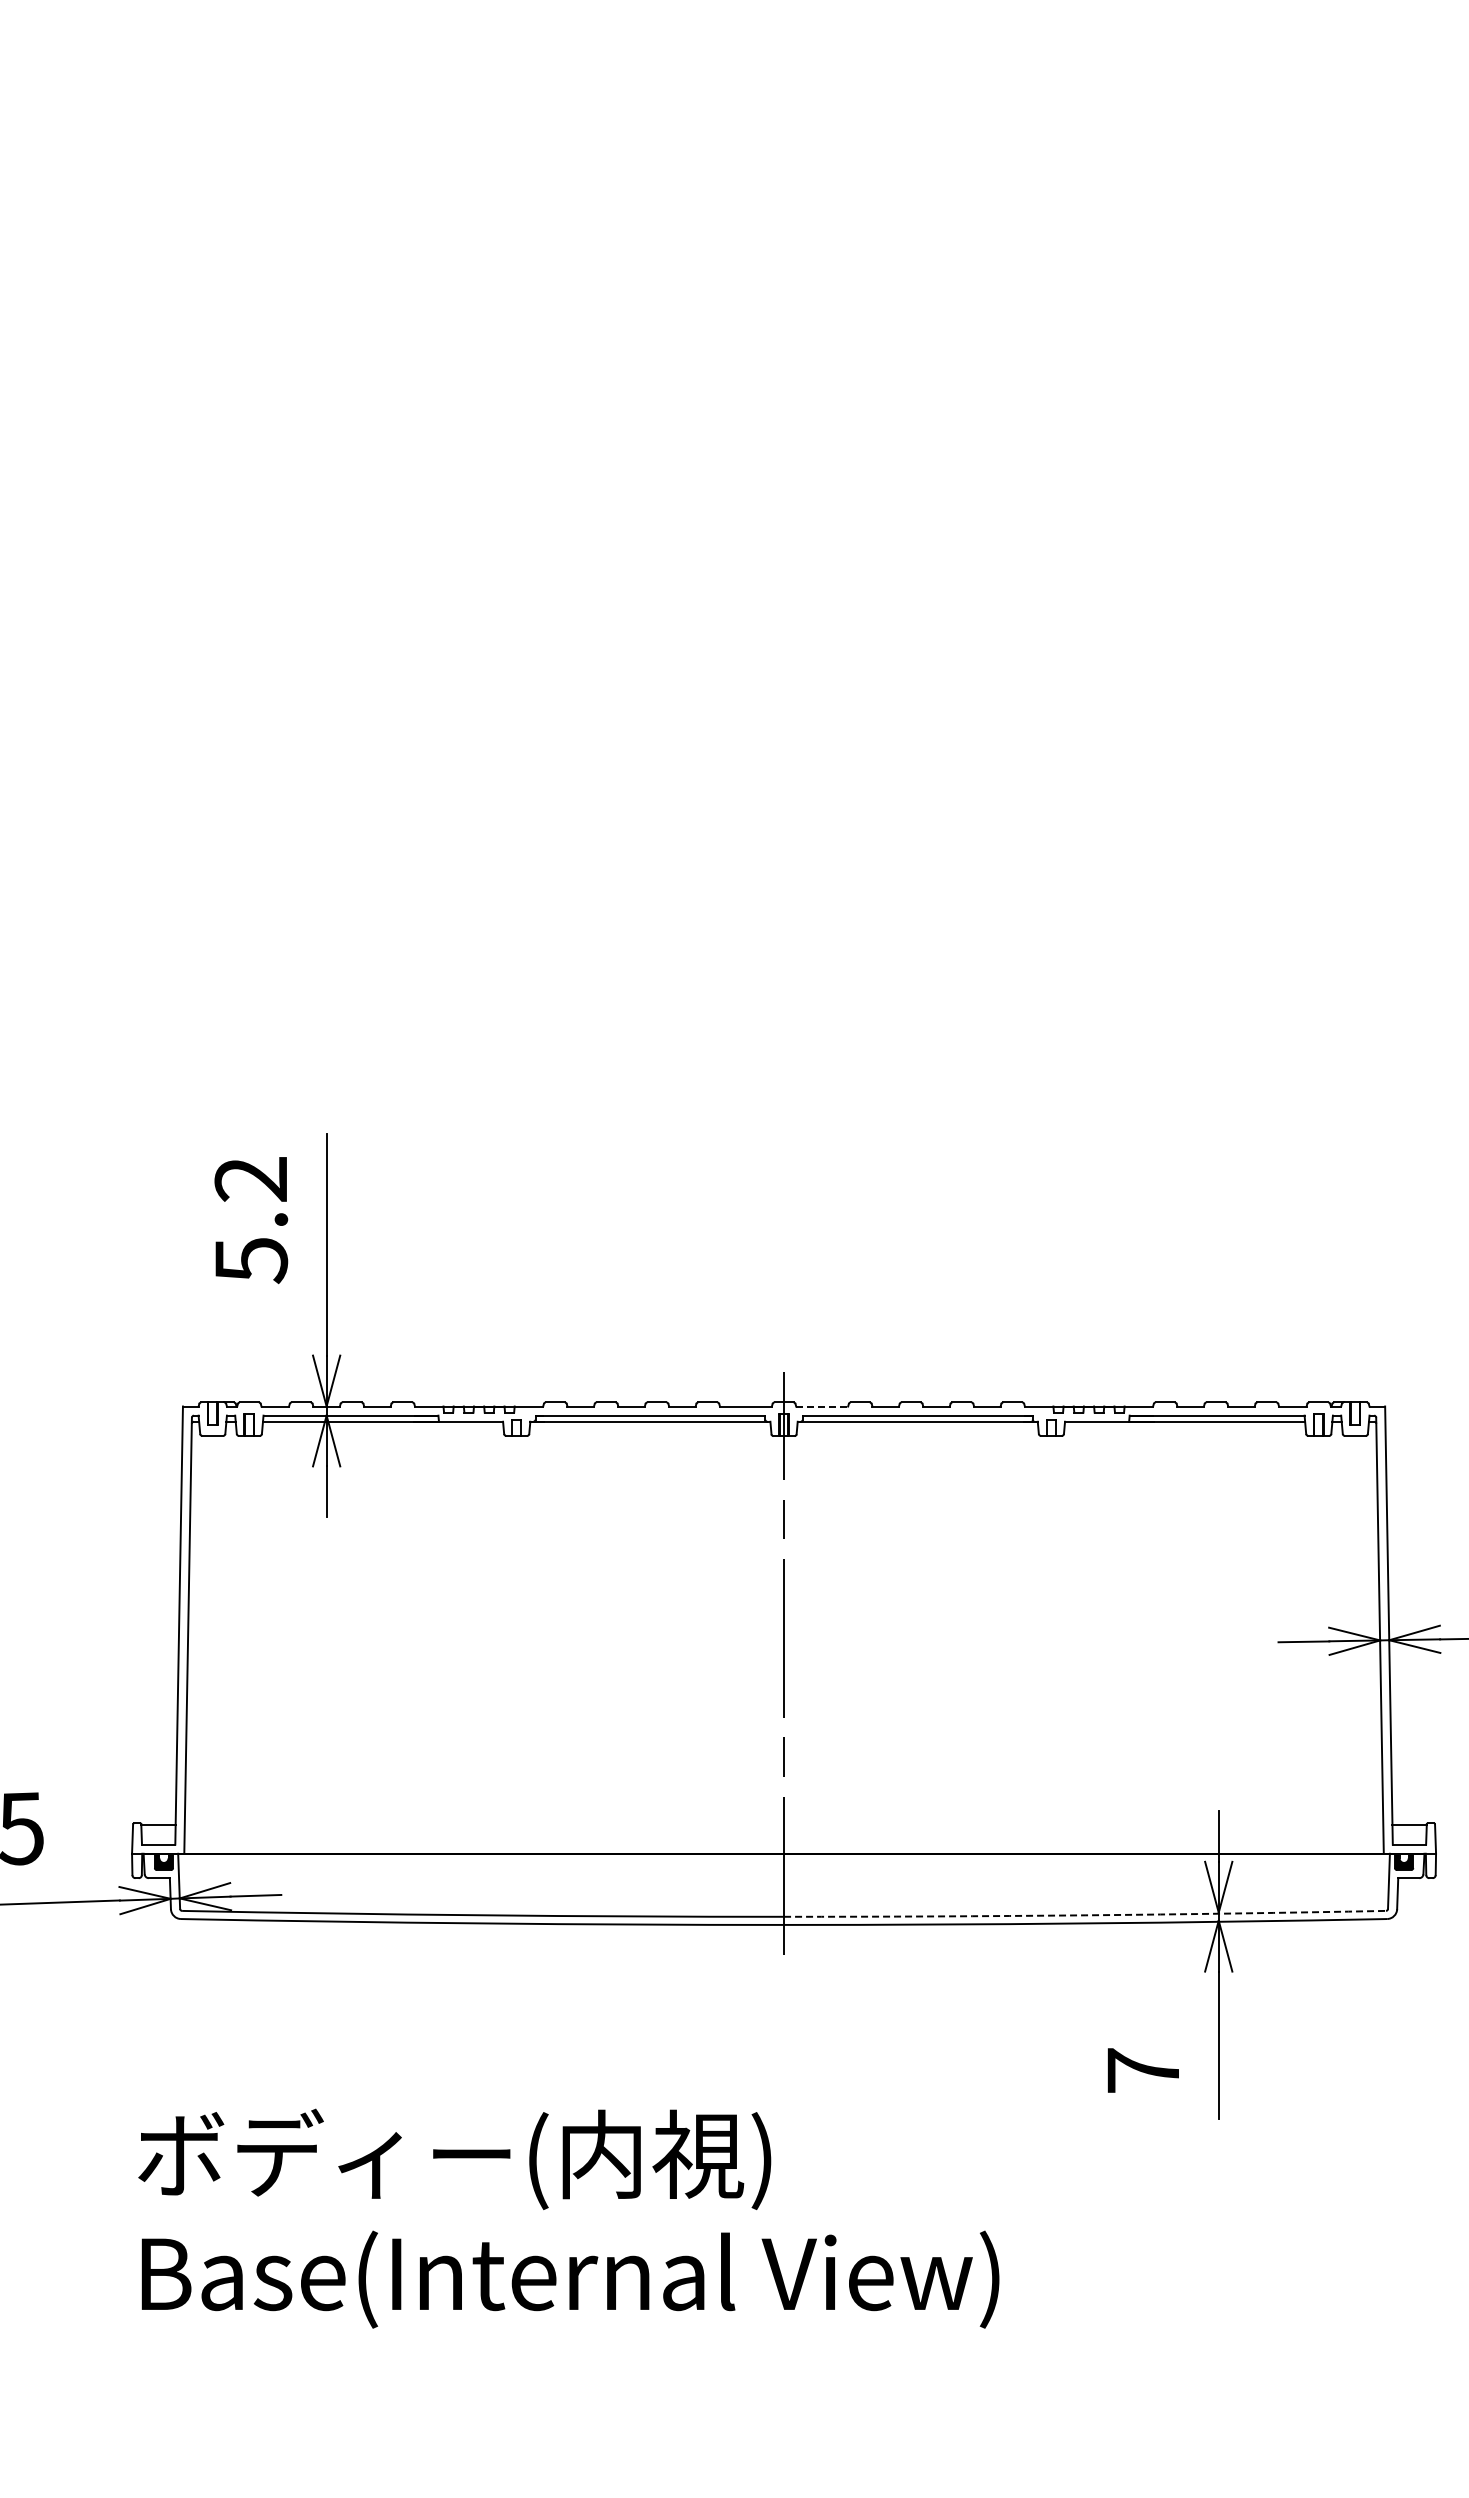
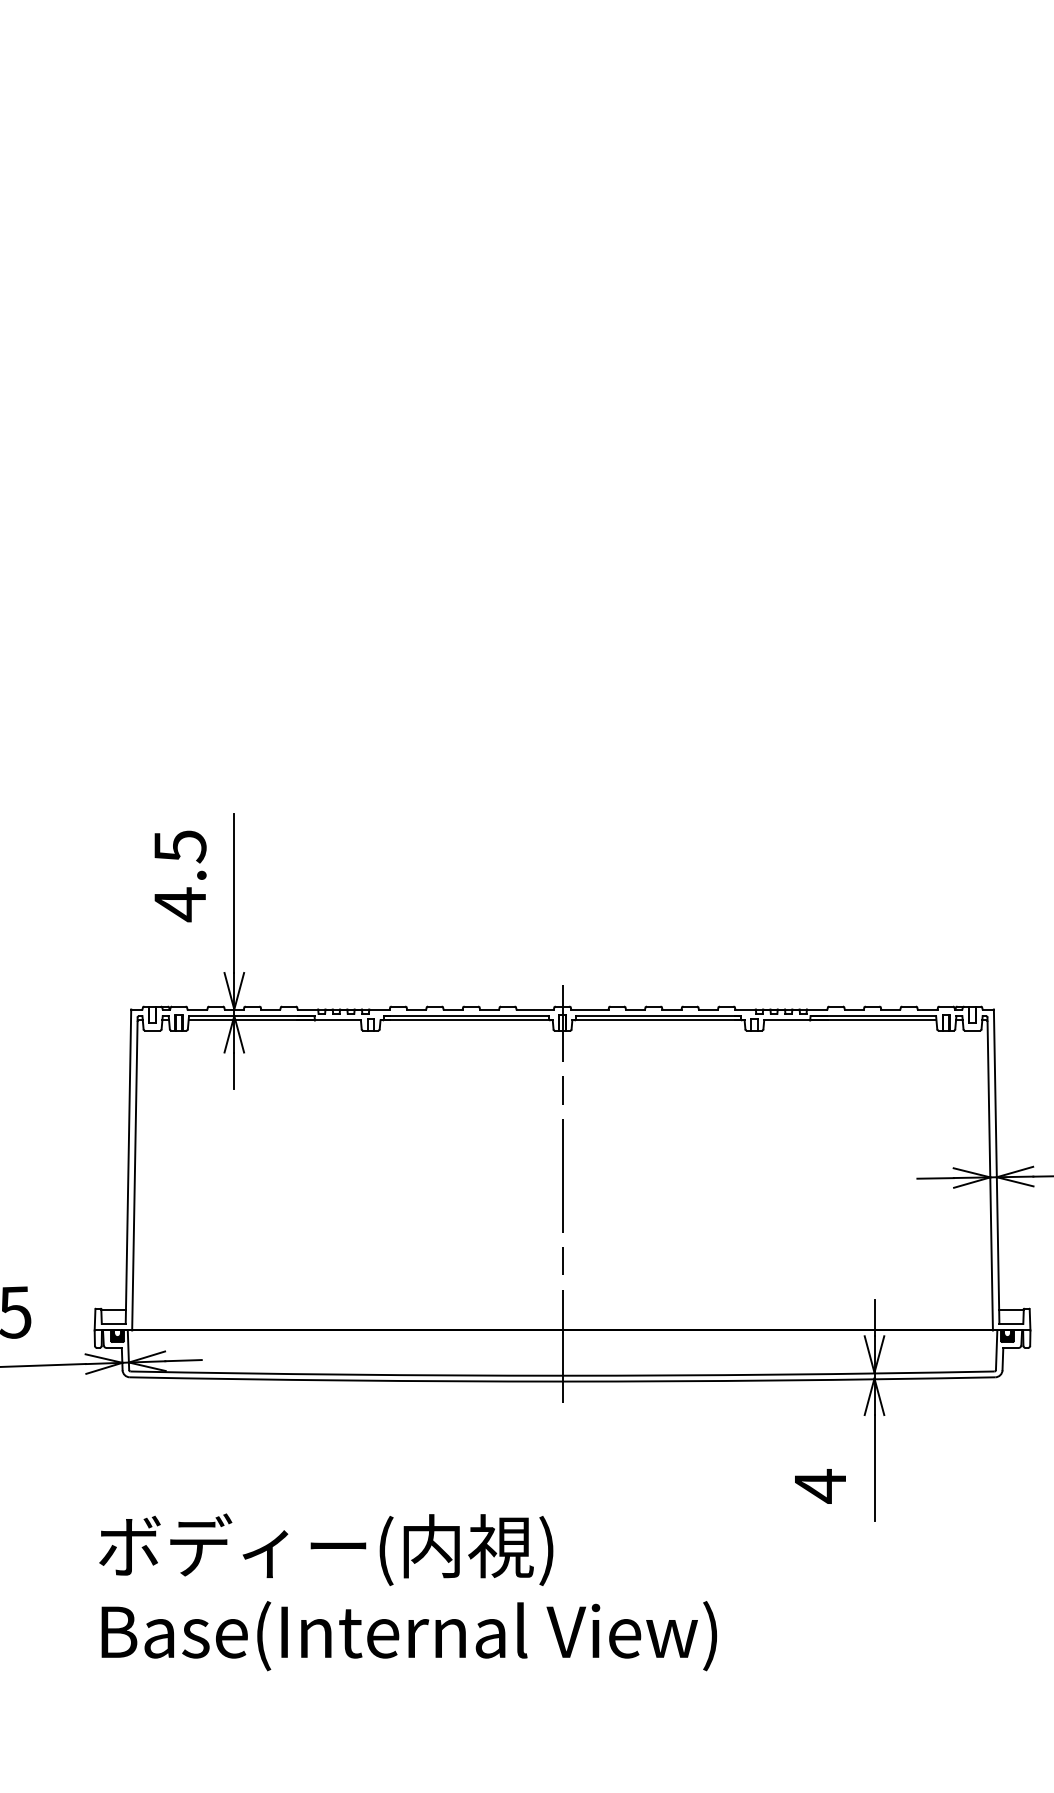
text: (251, 1220) -> (180, 876), 5.2 -> 4.5
line: (822, 1406) -> (590, 1009), dashed -> solid
arc: (1085, 1915) -> (778, 1374), dashed -> solid
text: (1142, 2070) -> (819, 1486), 7 -> 4

